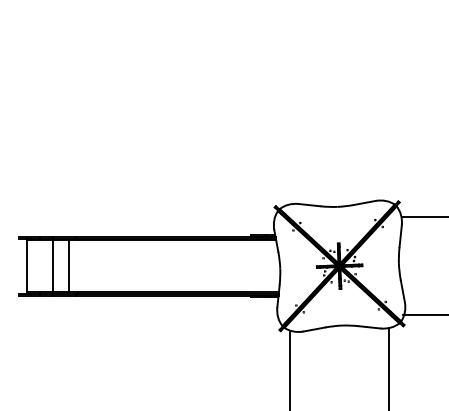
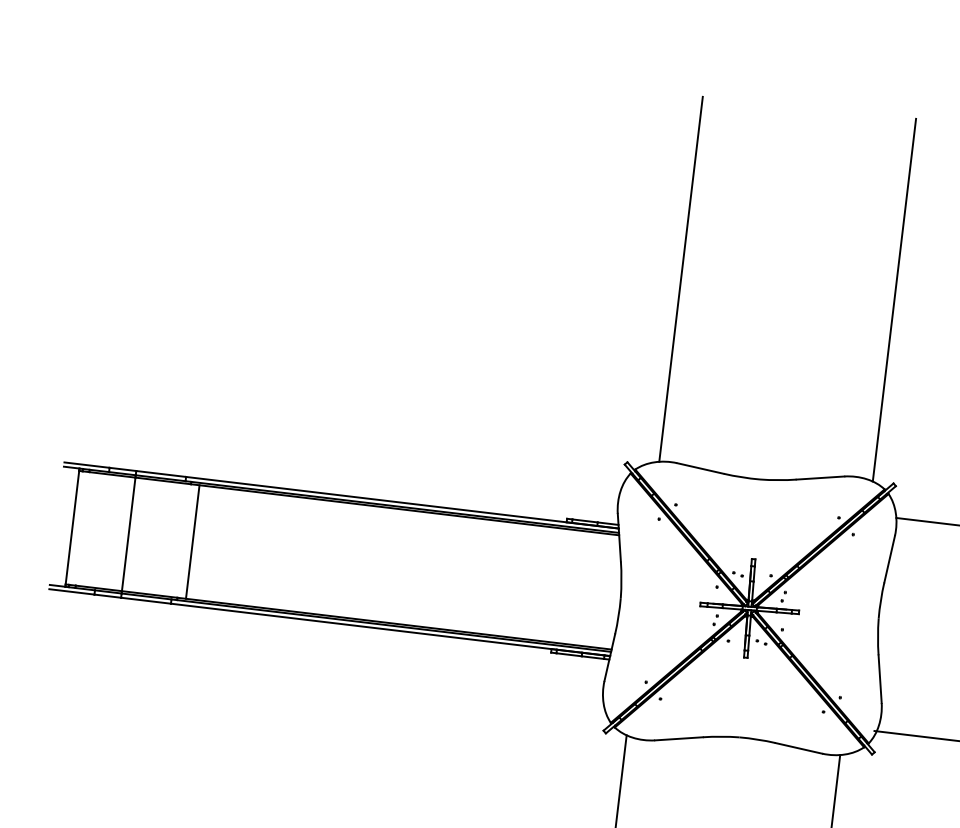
line: (388, 117) -> (893, 299), added
line: (290, 119) -> (681, 278), added
line: (69, 266) -> (193, 542), moved

